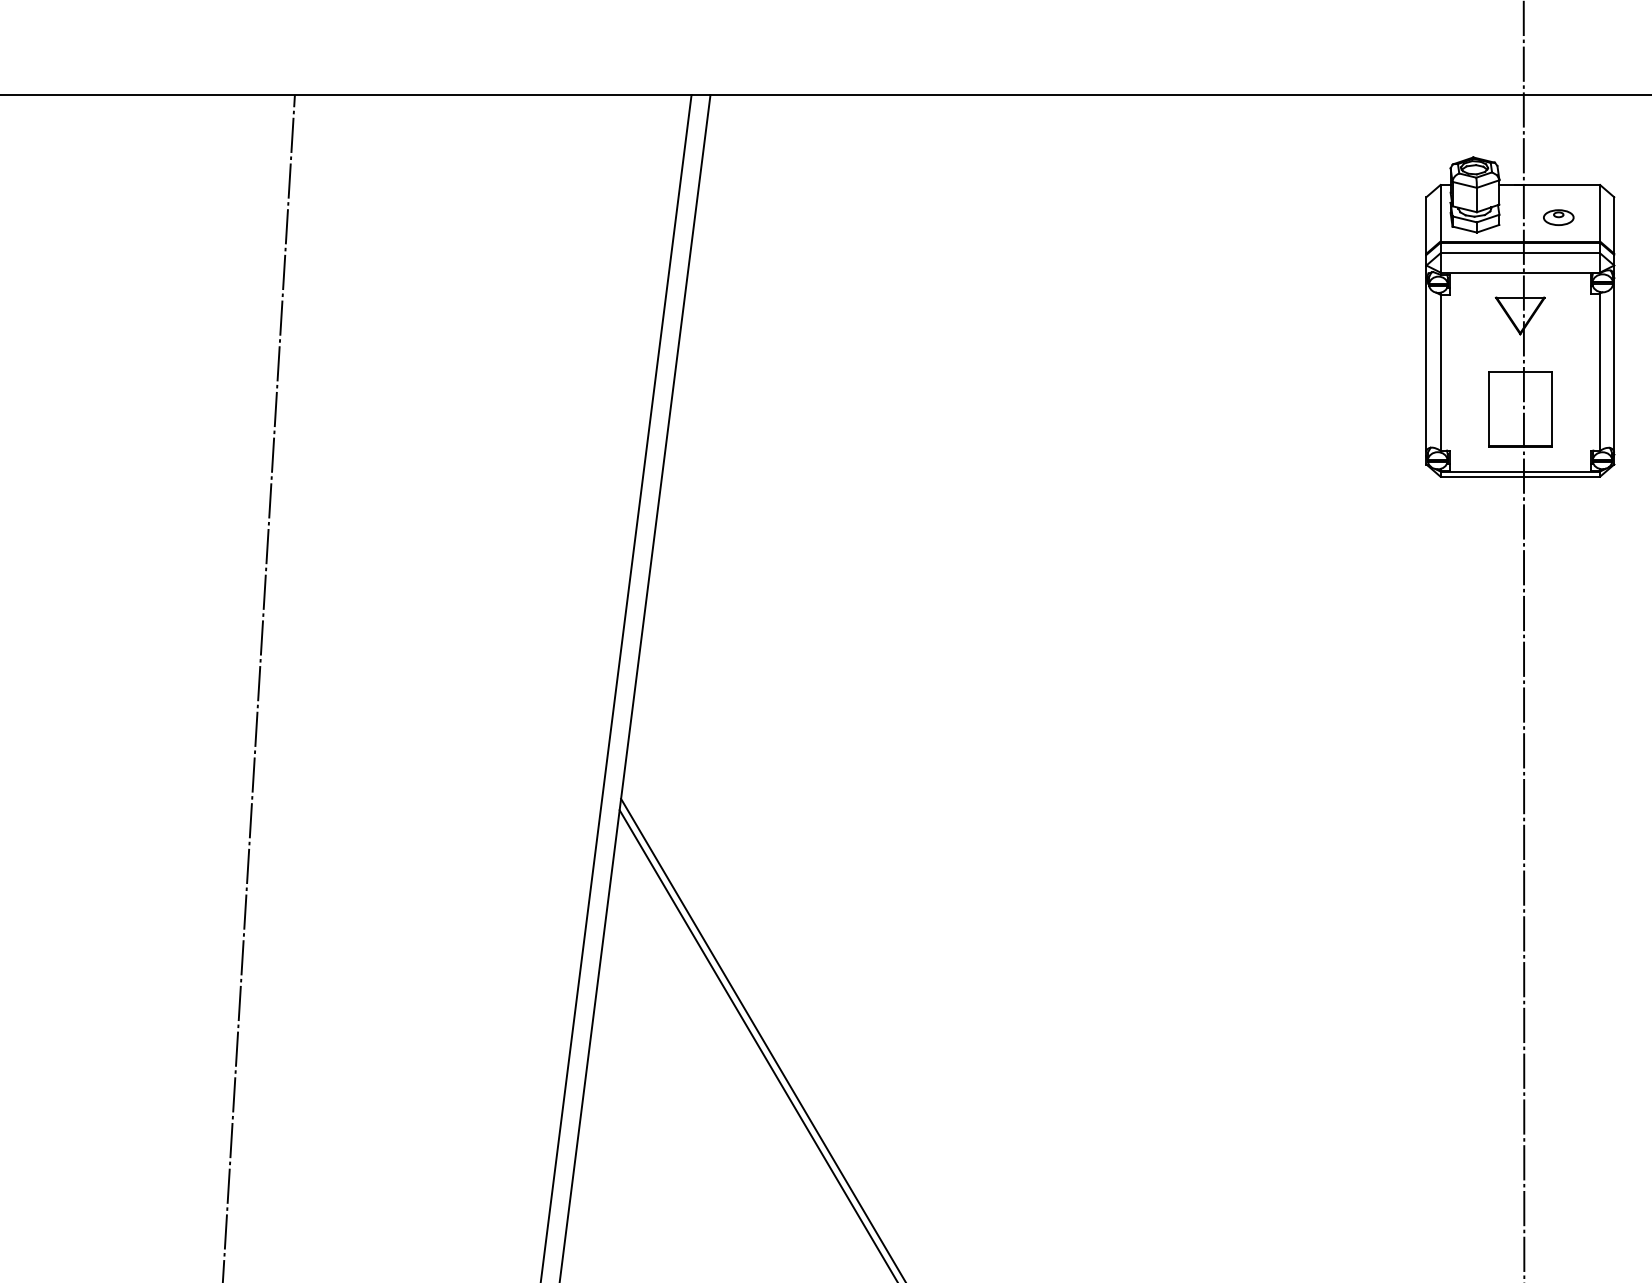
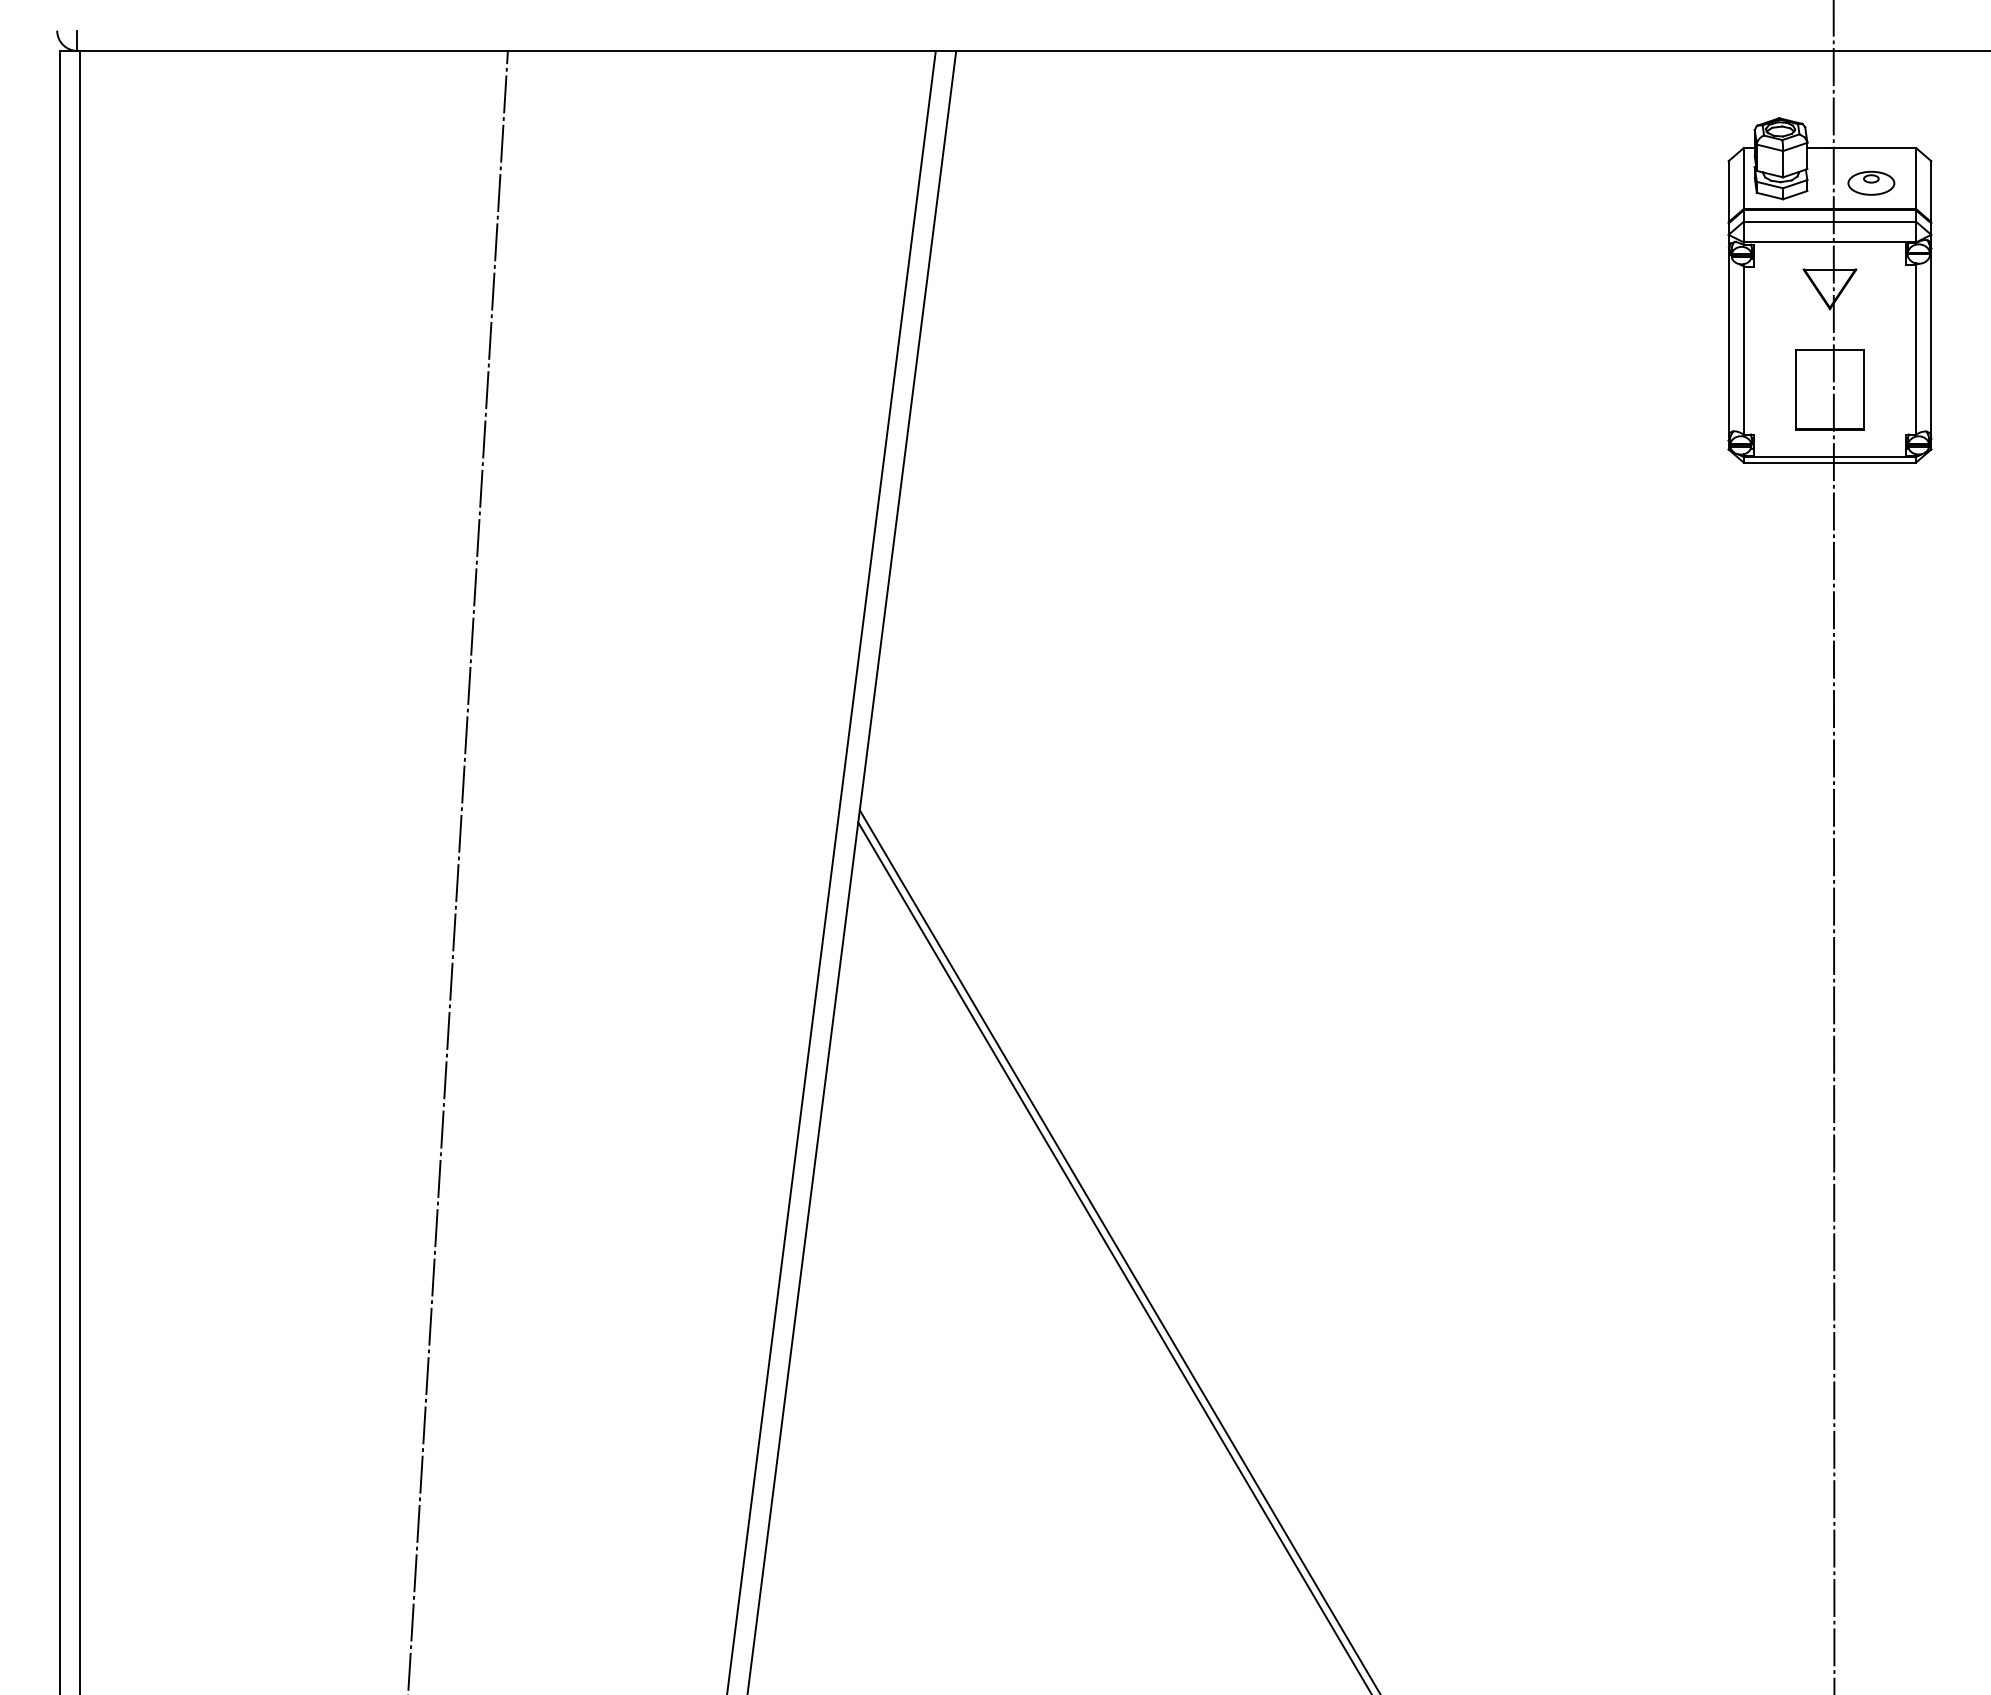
part: (1558, 217) -> (1871, 182), size x1.43

